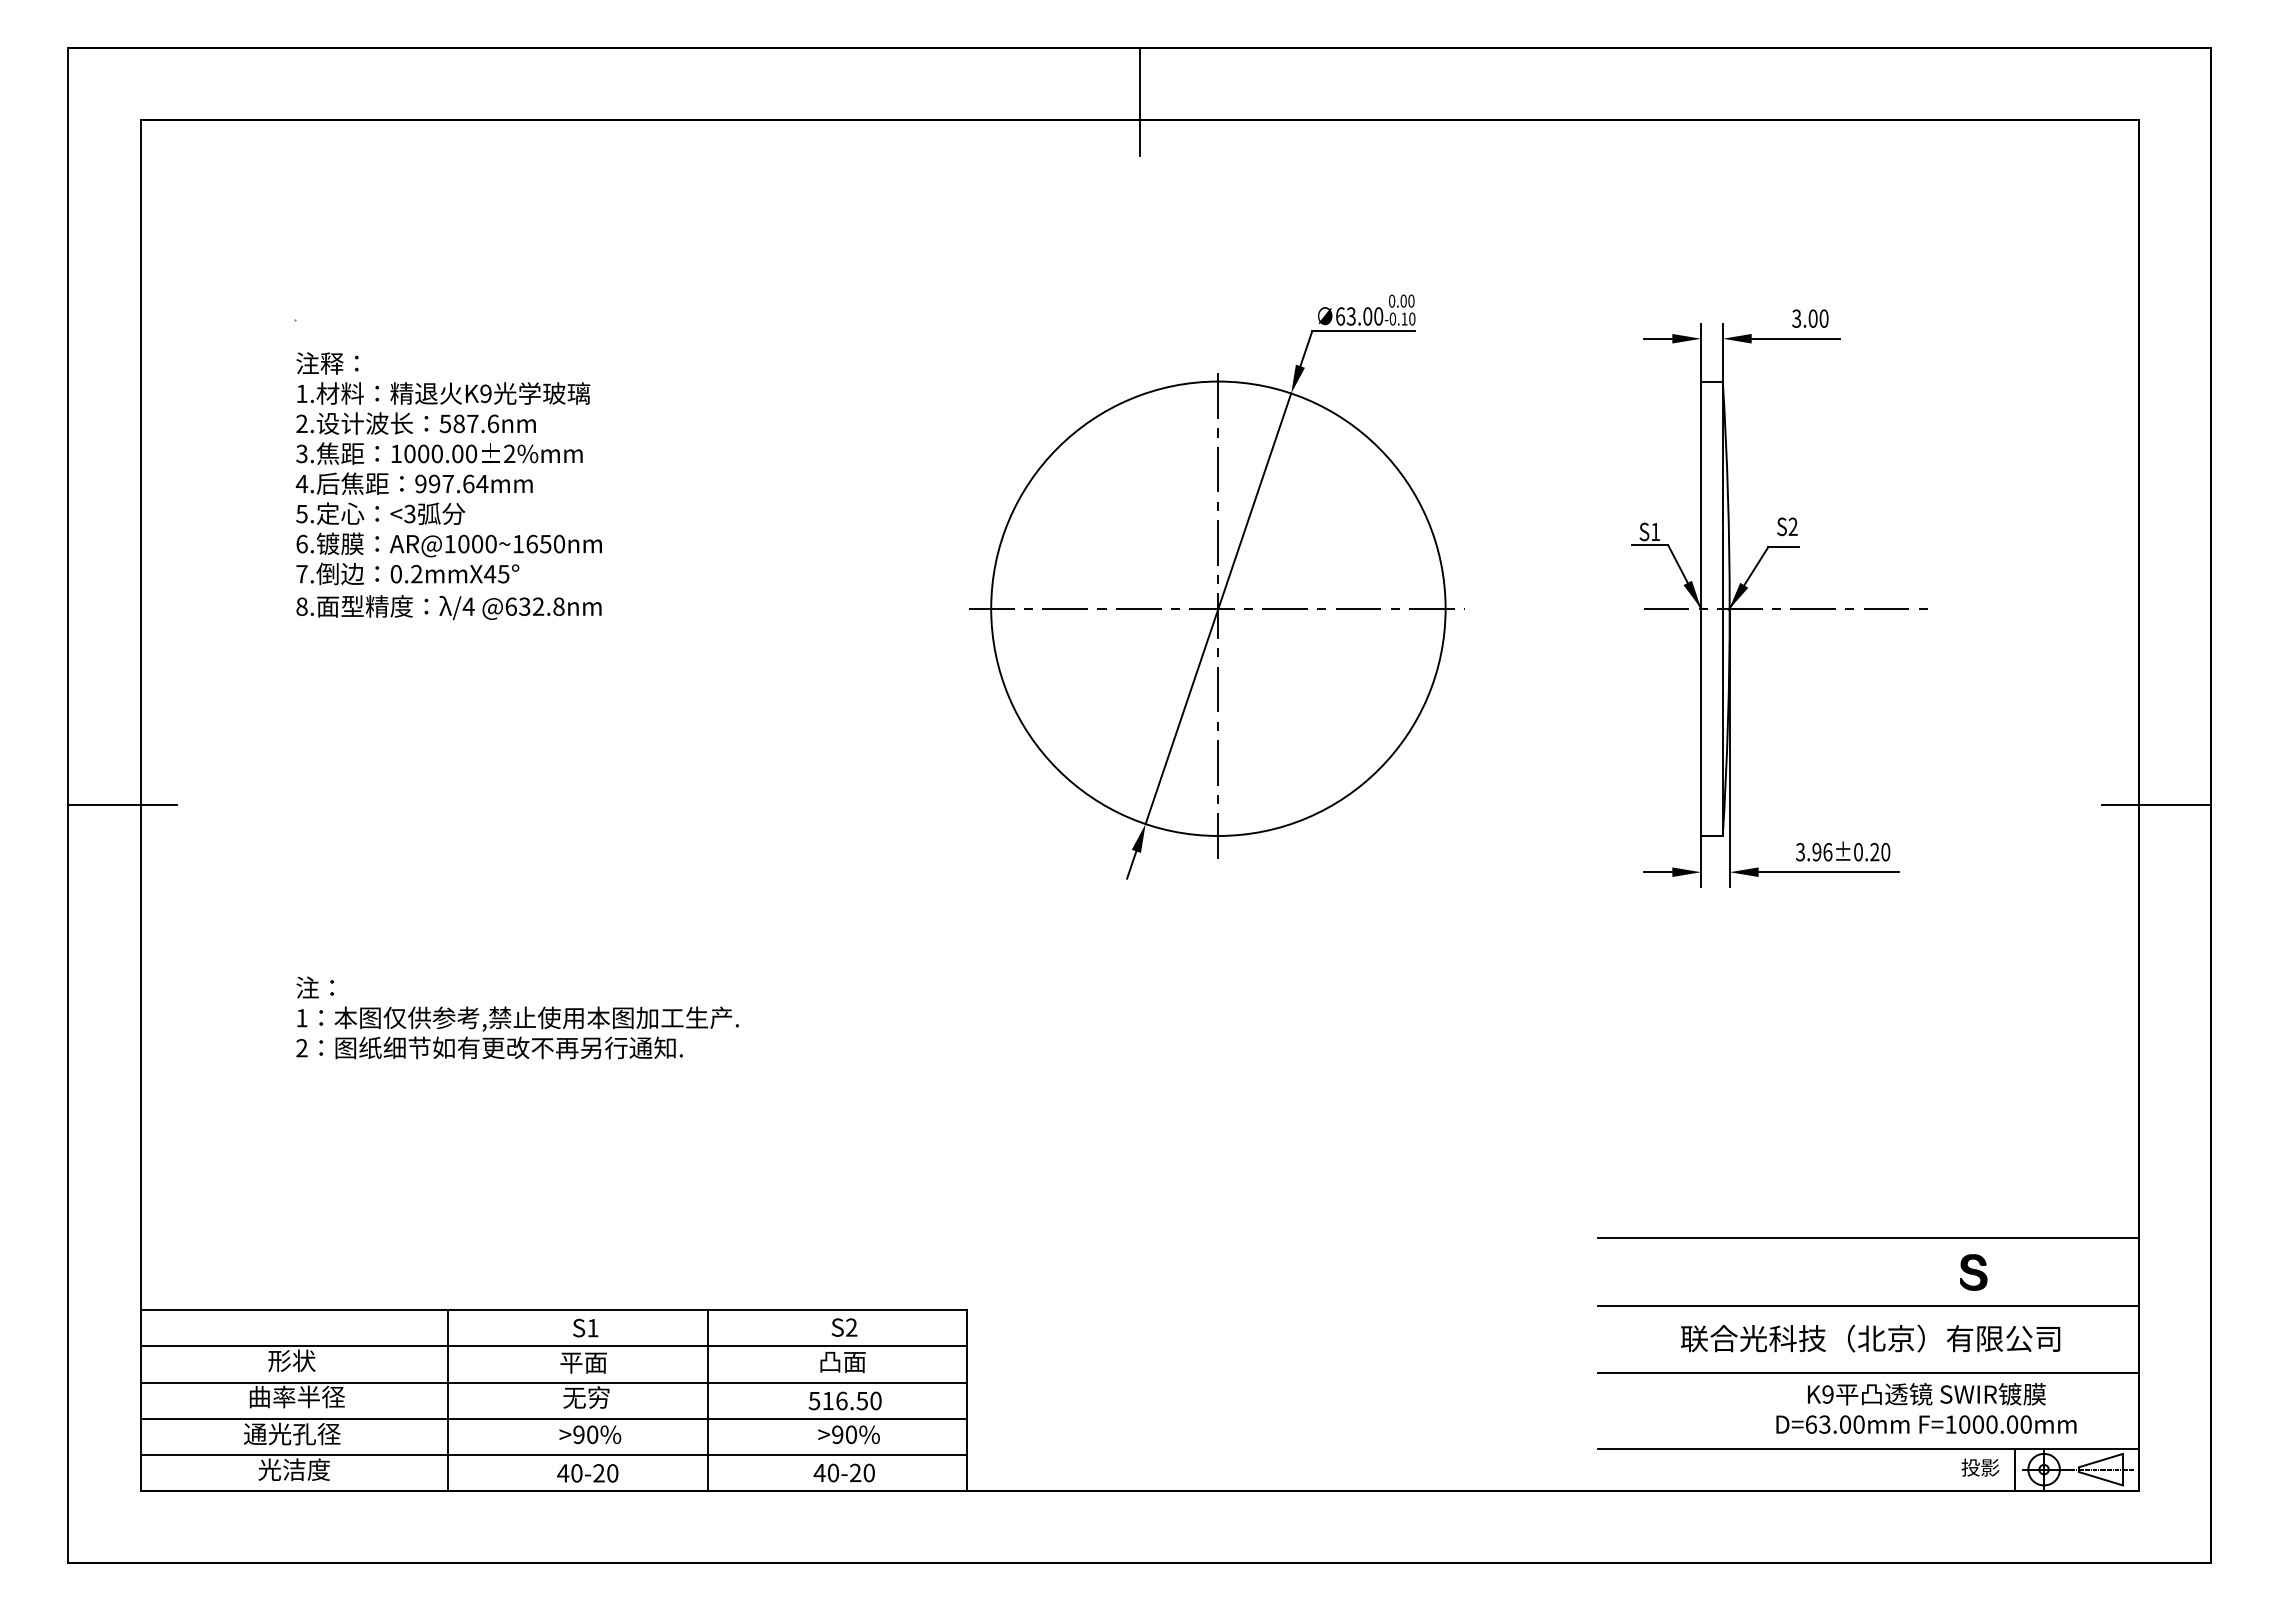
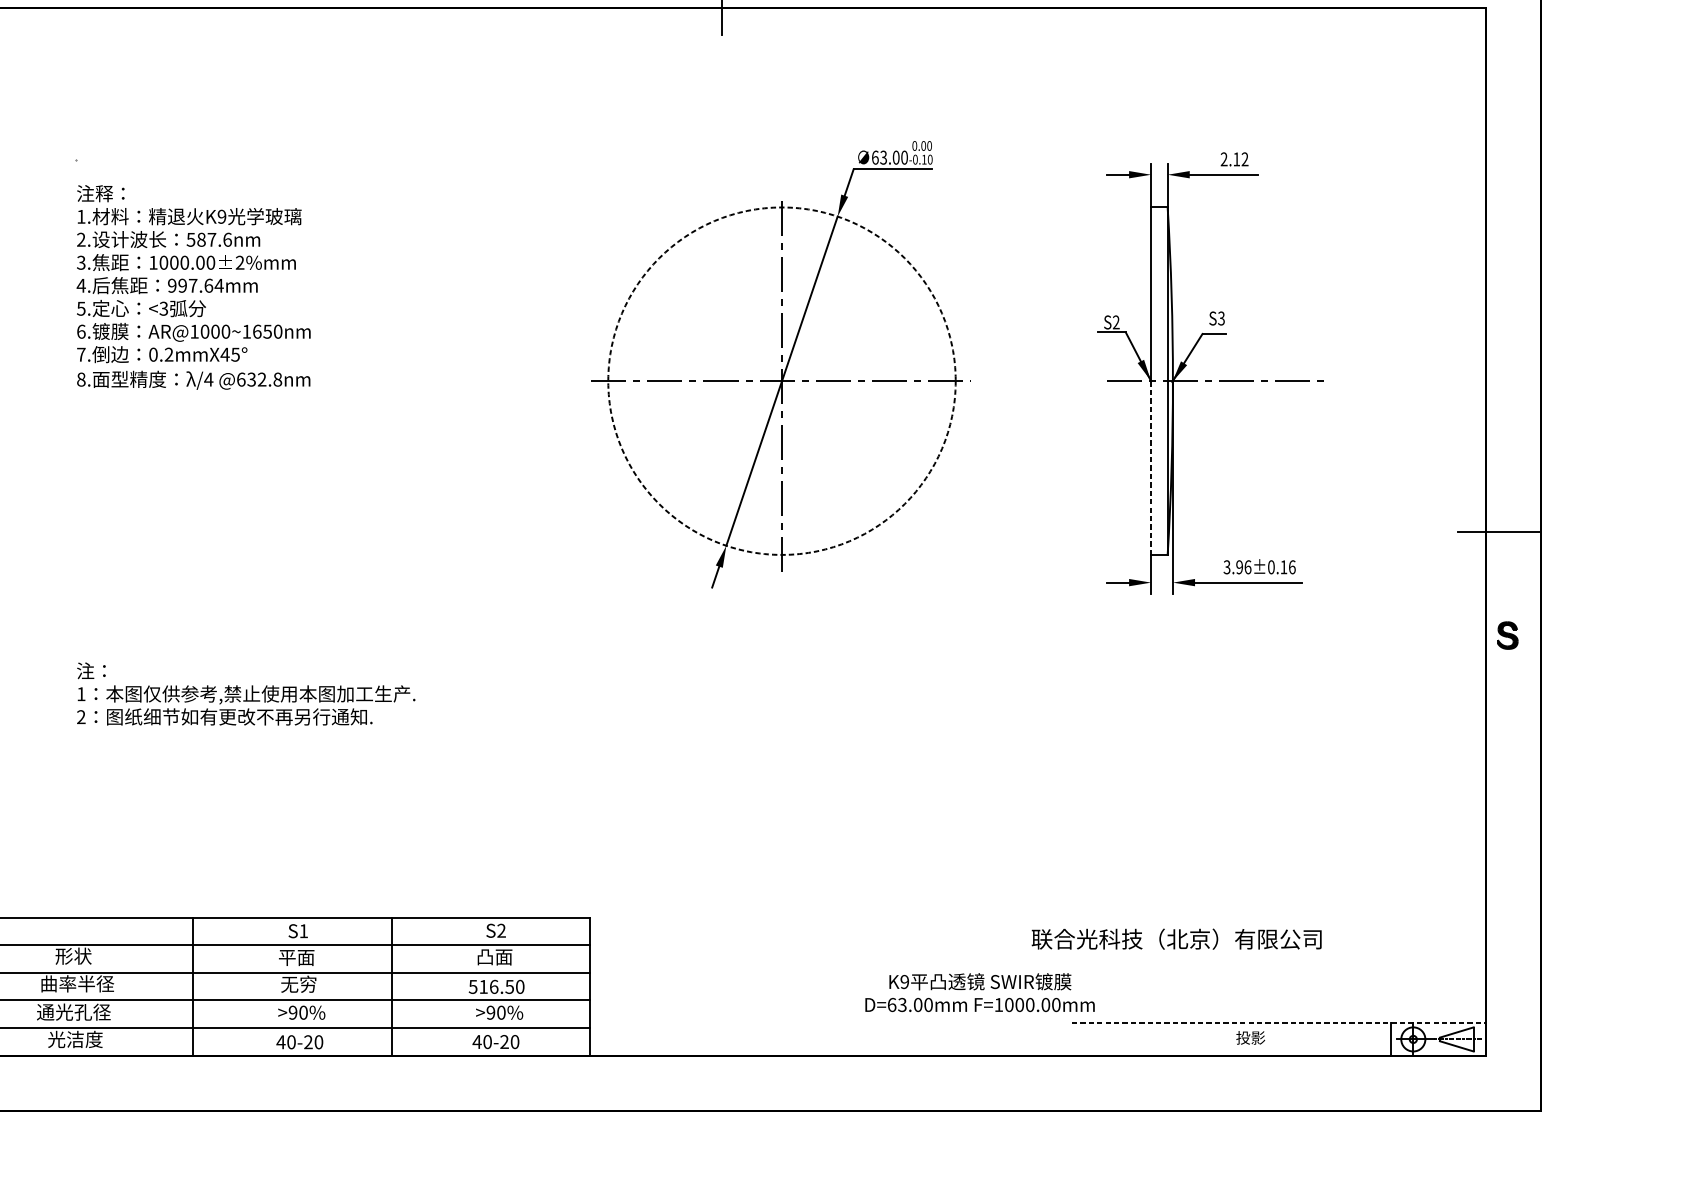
text: (1810, 318) -> (1234, 159), 3.00 -> 2.12
text: (1792, 527) -> (1220, 319), S2 -> S3
text: (1655, 531) -> (1116, 322), S1 -> S2
circle: (1218, 608) -> (782, 380), solid -> dashed
line: (1701, 722) -> (1151, 468), solid -> dashed
text: (1880, 851) -> (1288, 566), 3.96±0.20 -> 3.96±0.16
line: (1867, 1238) -> (1278, 862), removed
part: (1973, 1272) -> (1507, 635), moved
line: (1867, 1305) -> (1278, 913), removed
text: (1870, 1338) -> (1176, 939), moved
line: (1867, 1372) -> (1278, 965), removed
text: (1926, 1408) -> (980, 992), moved
line: (1868, 1448) -> (1279, 1023), solid -> dashed
text: (1980, 1467) -> (1250, 1037), moved

